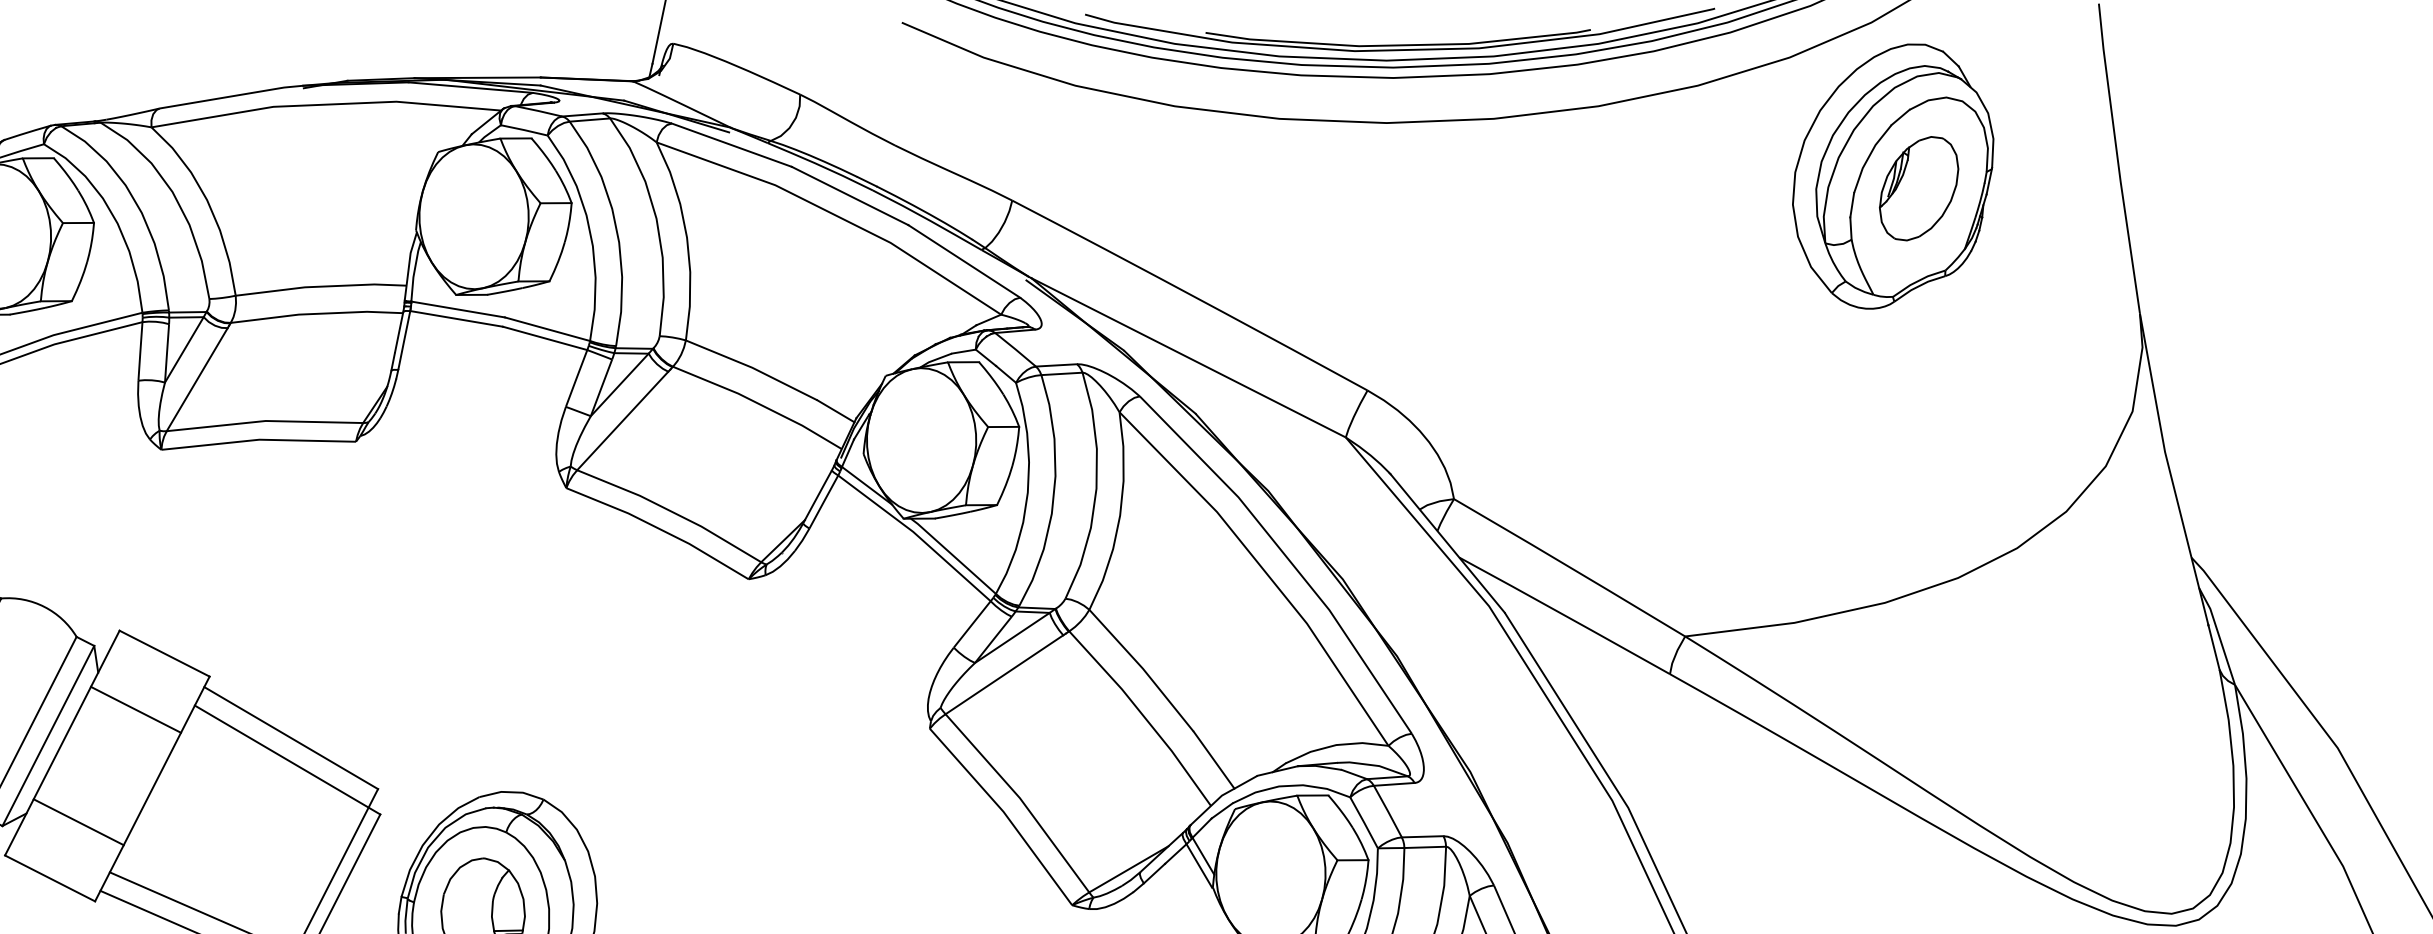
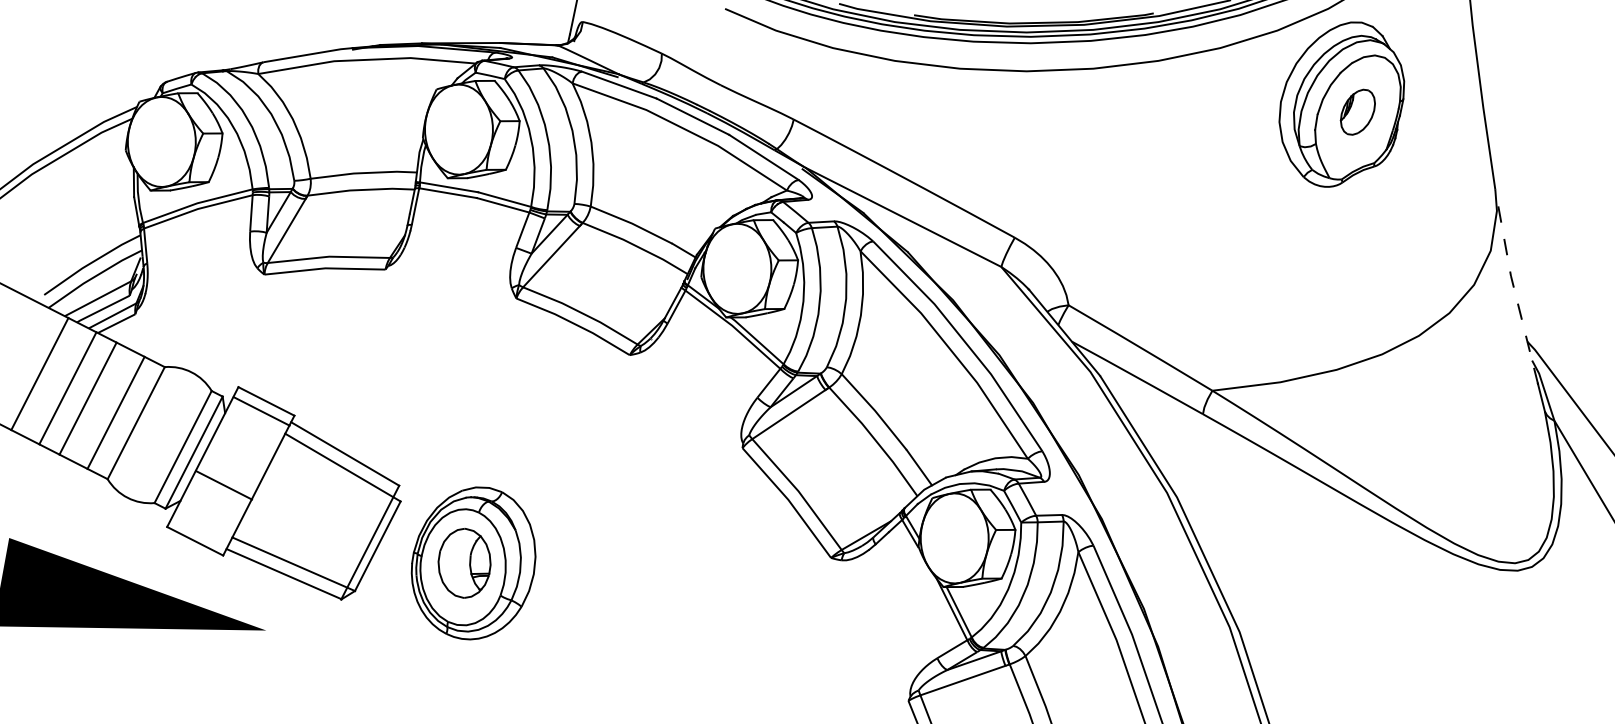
part: (1918, 189) -> (1357, 112), size x0.7
line: (2169, 468) -> (1513, 286), solid -> dashed
line: (135, 710) -> (261, 411), moved
line: (79, 822) -> (224, 485), moved

